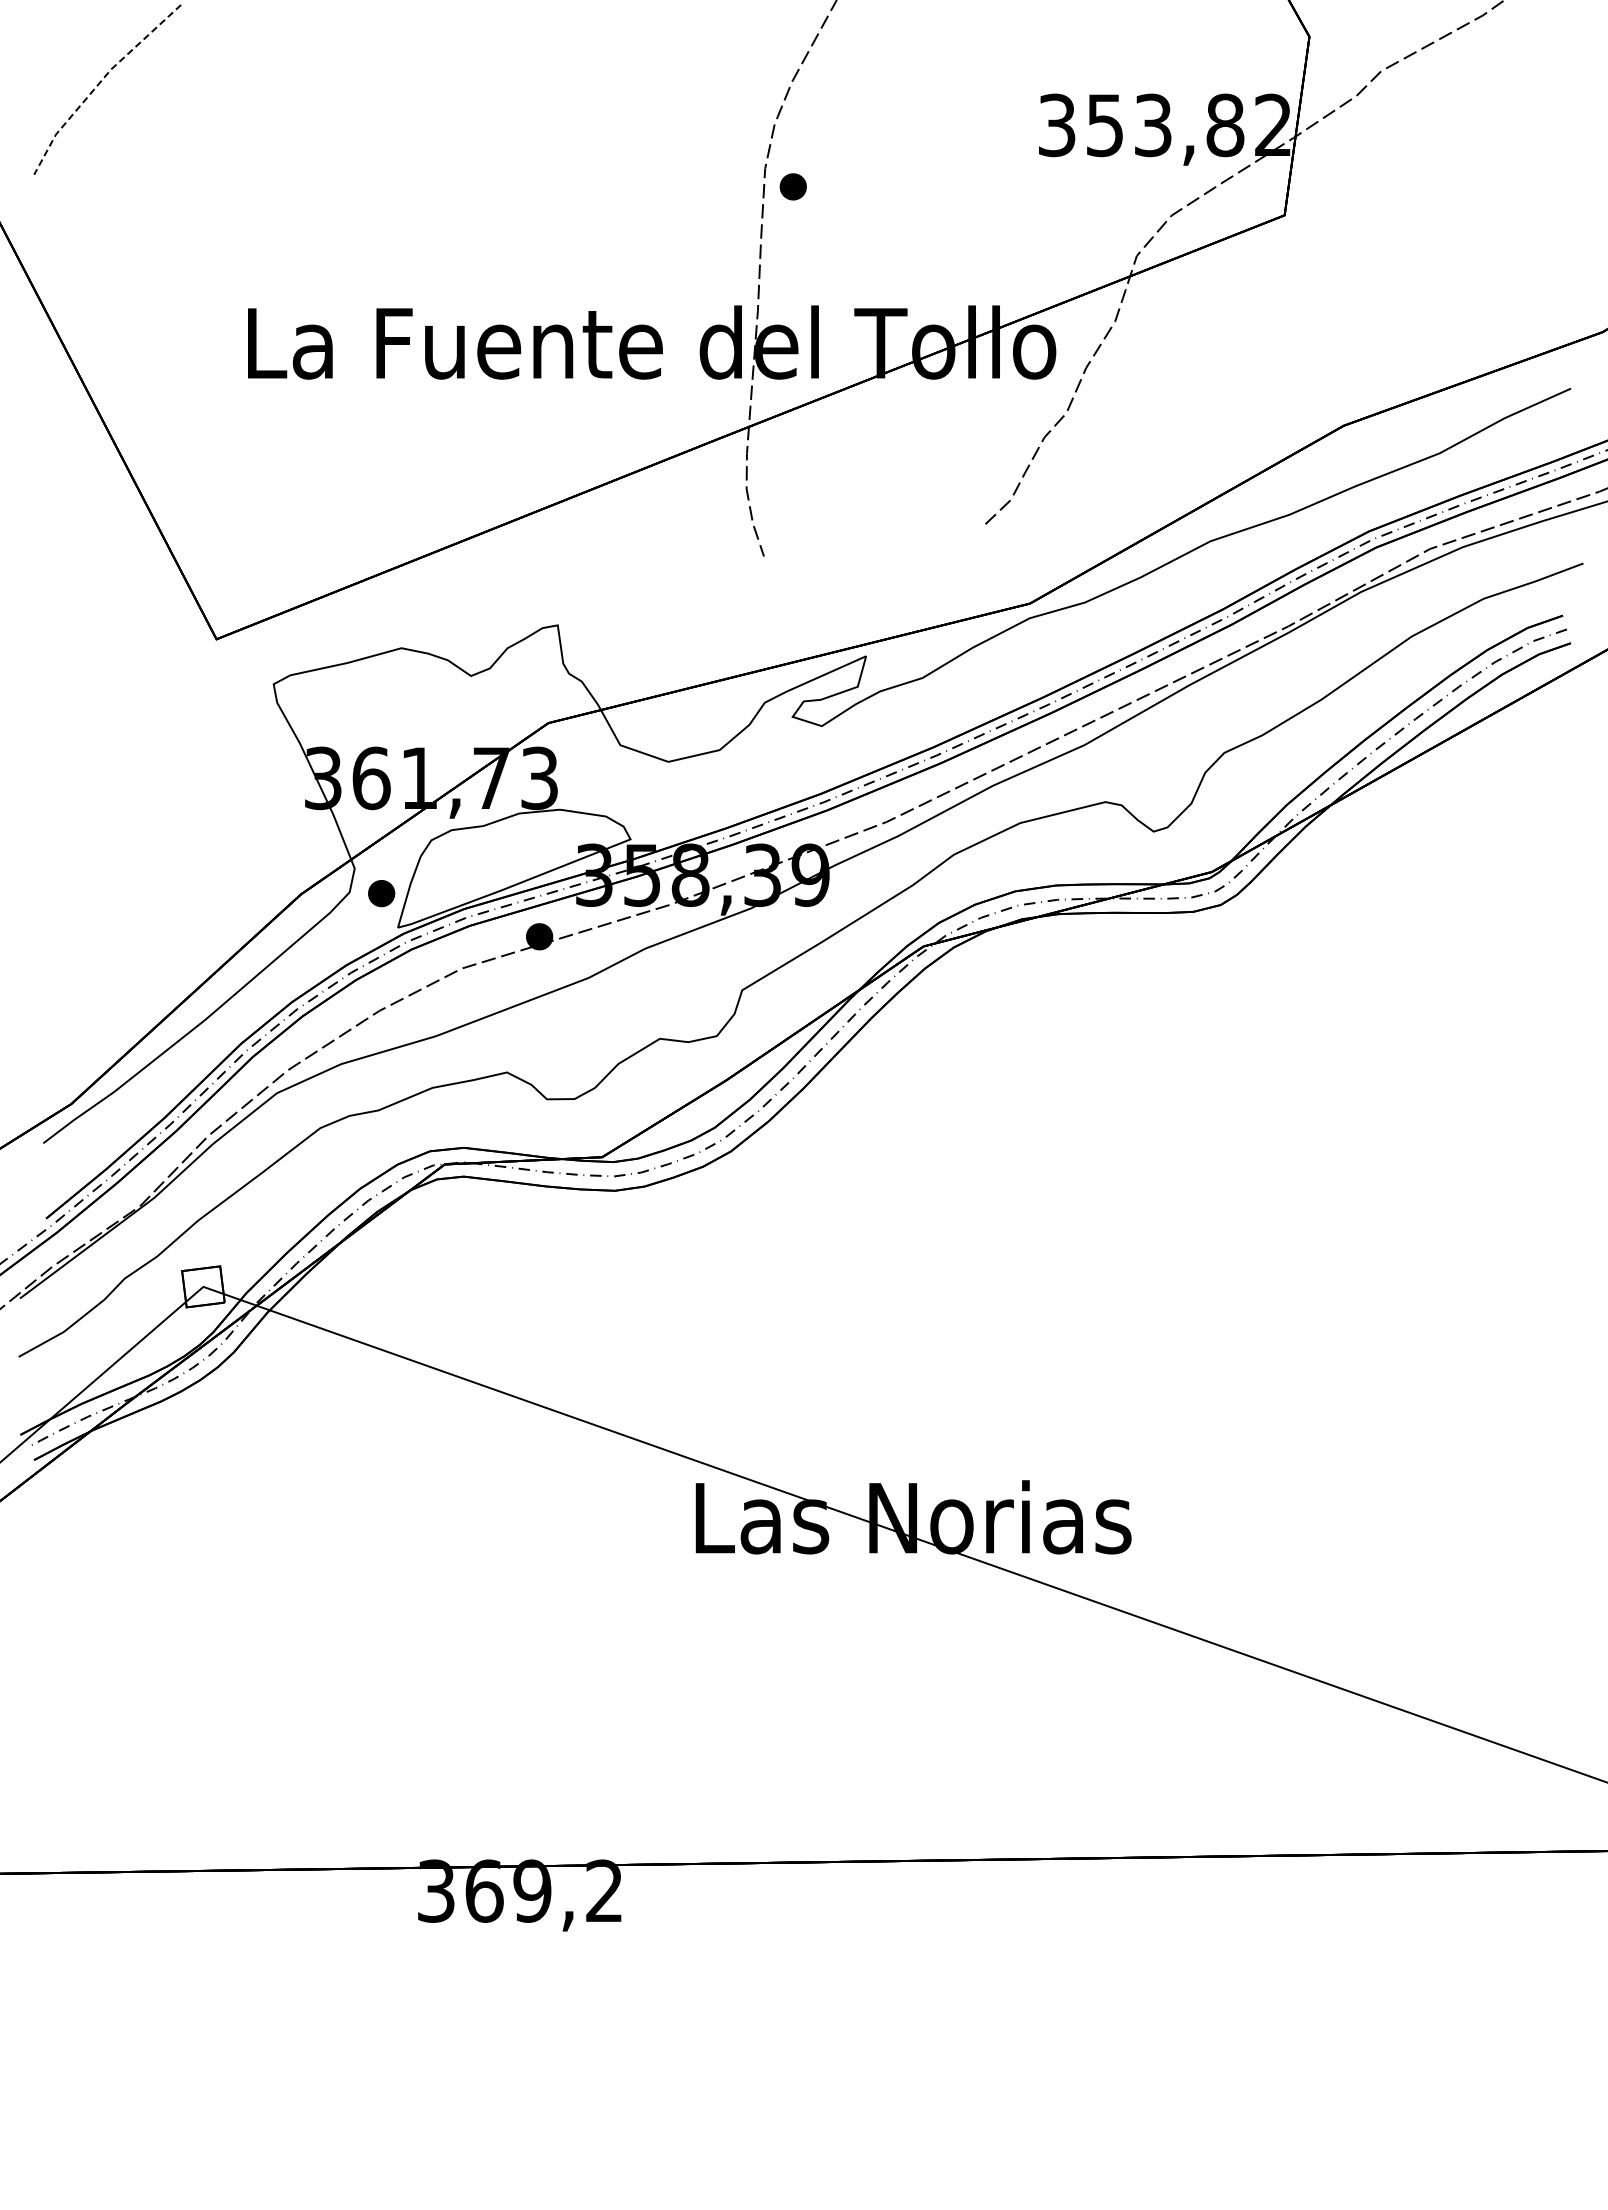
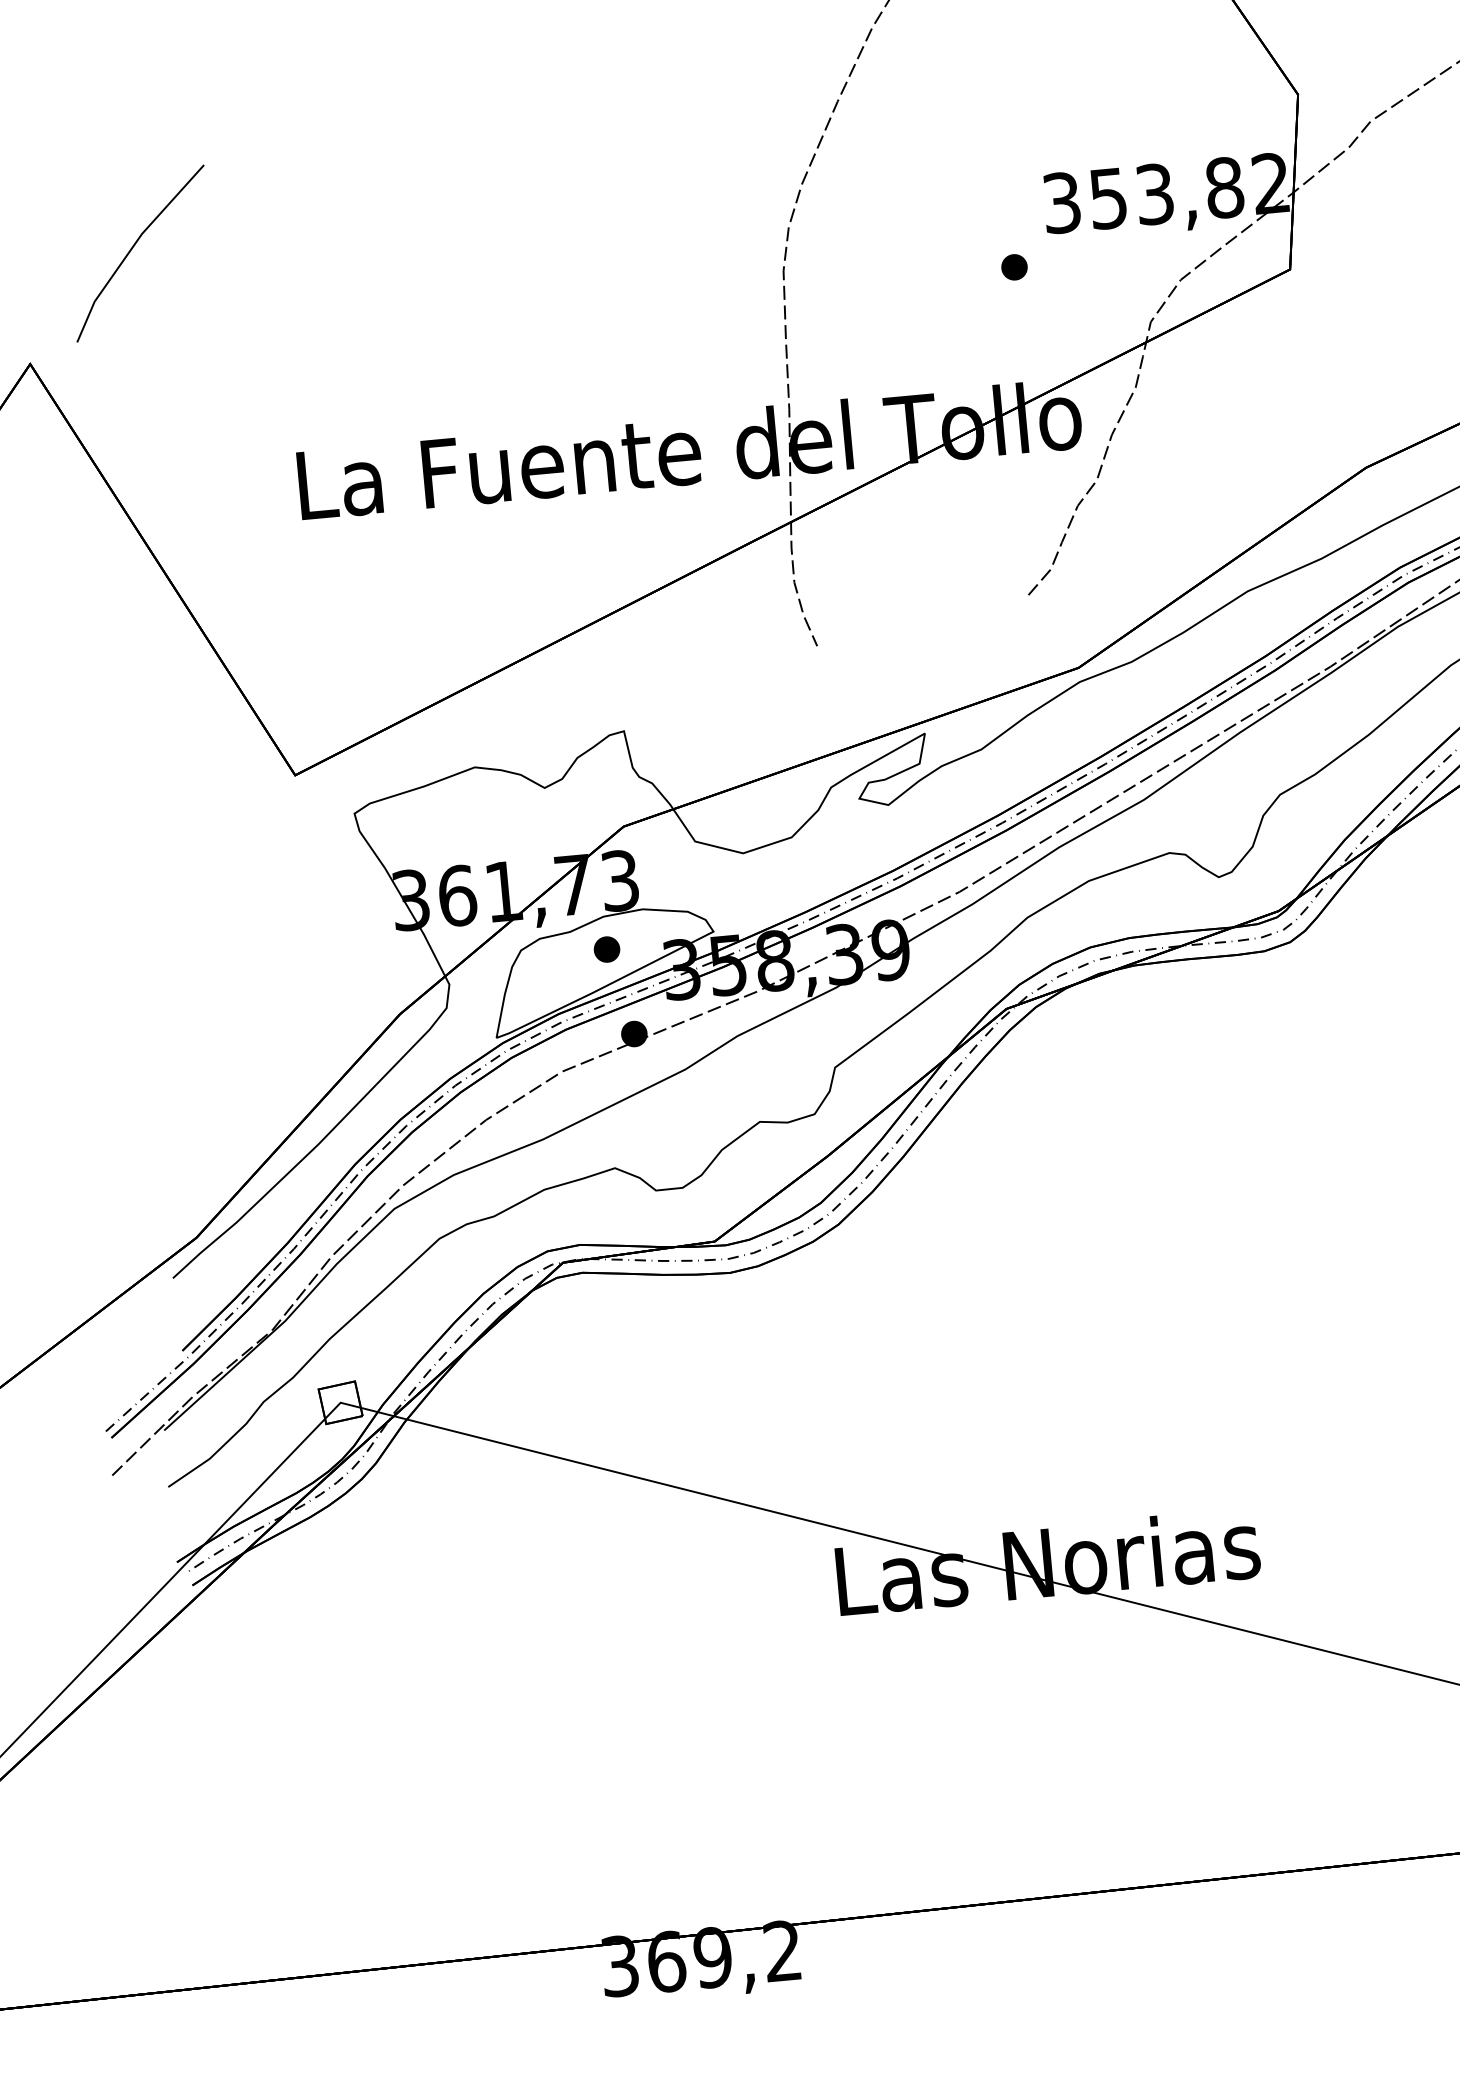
line: (99, 83) -> (132, 248), dashed -> solid
part: (792, 186) -> (1013, 267), moved
part: (381, 893) -> (606, 949), moved

